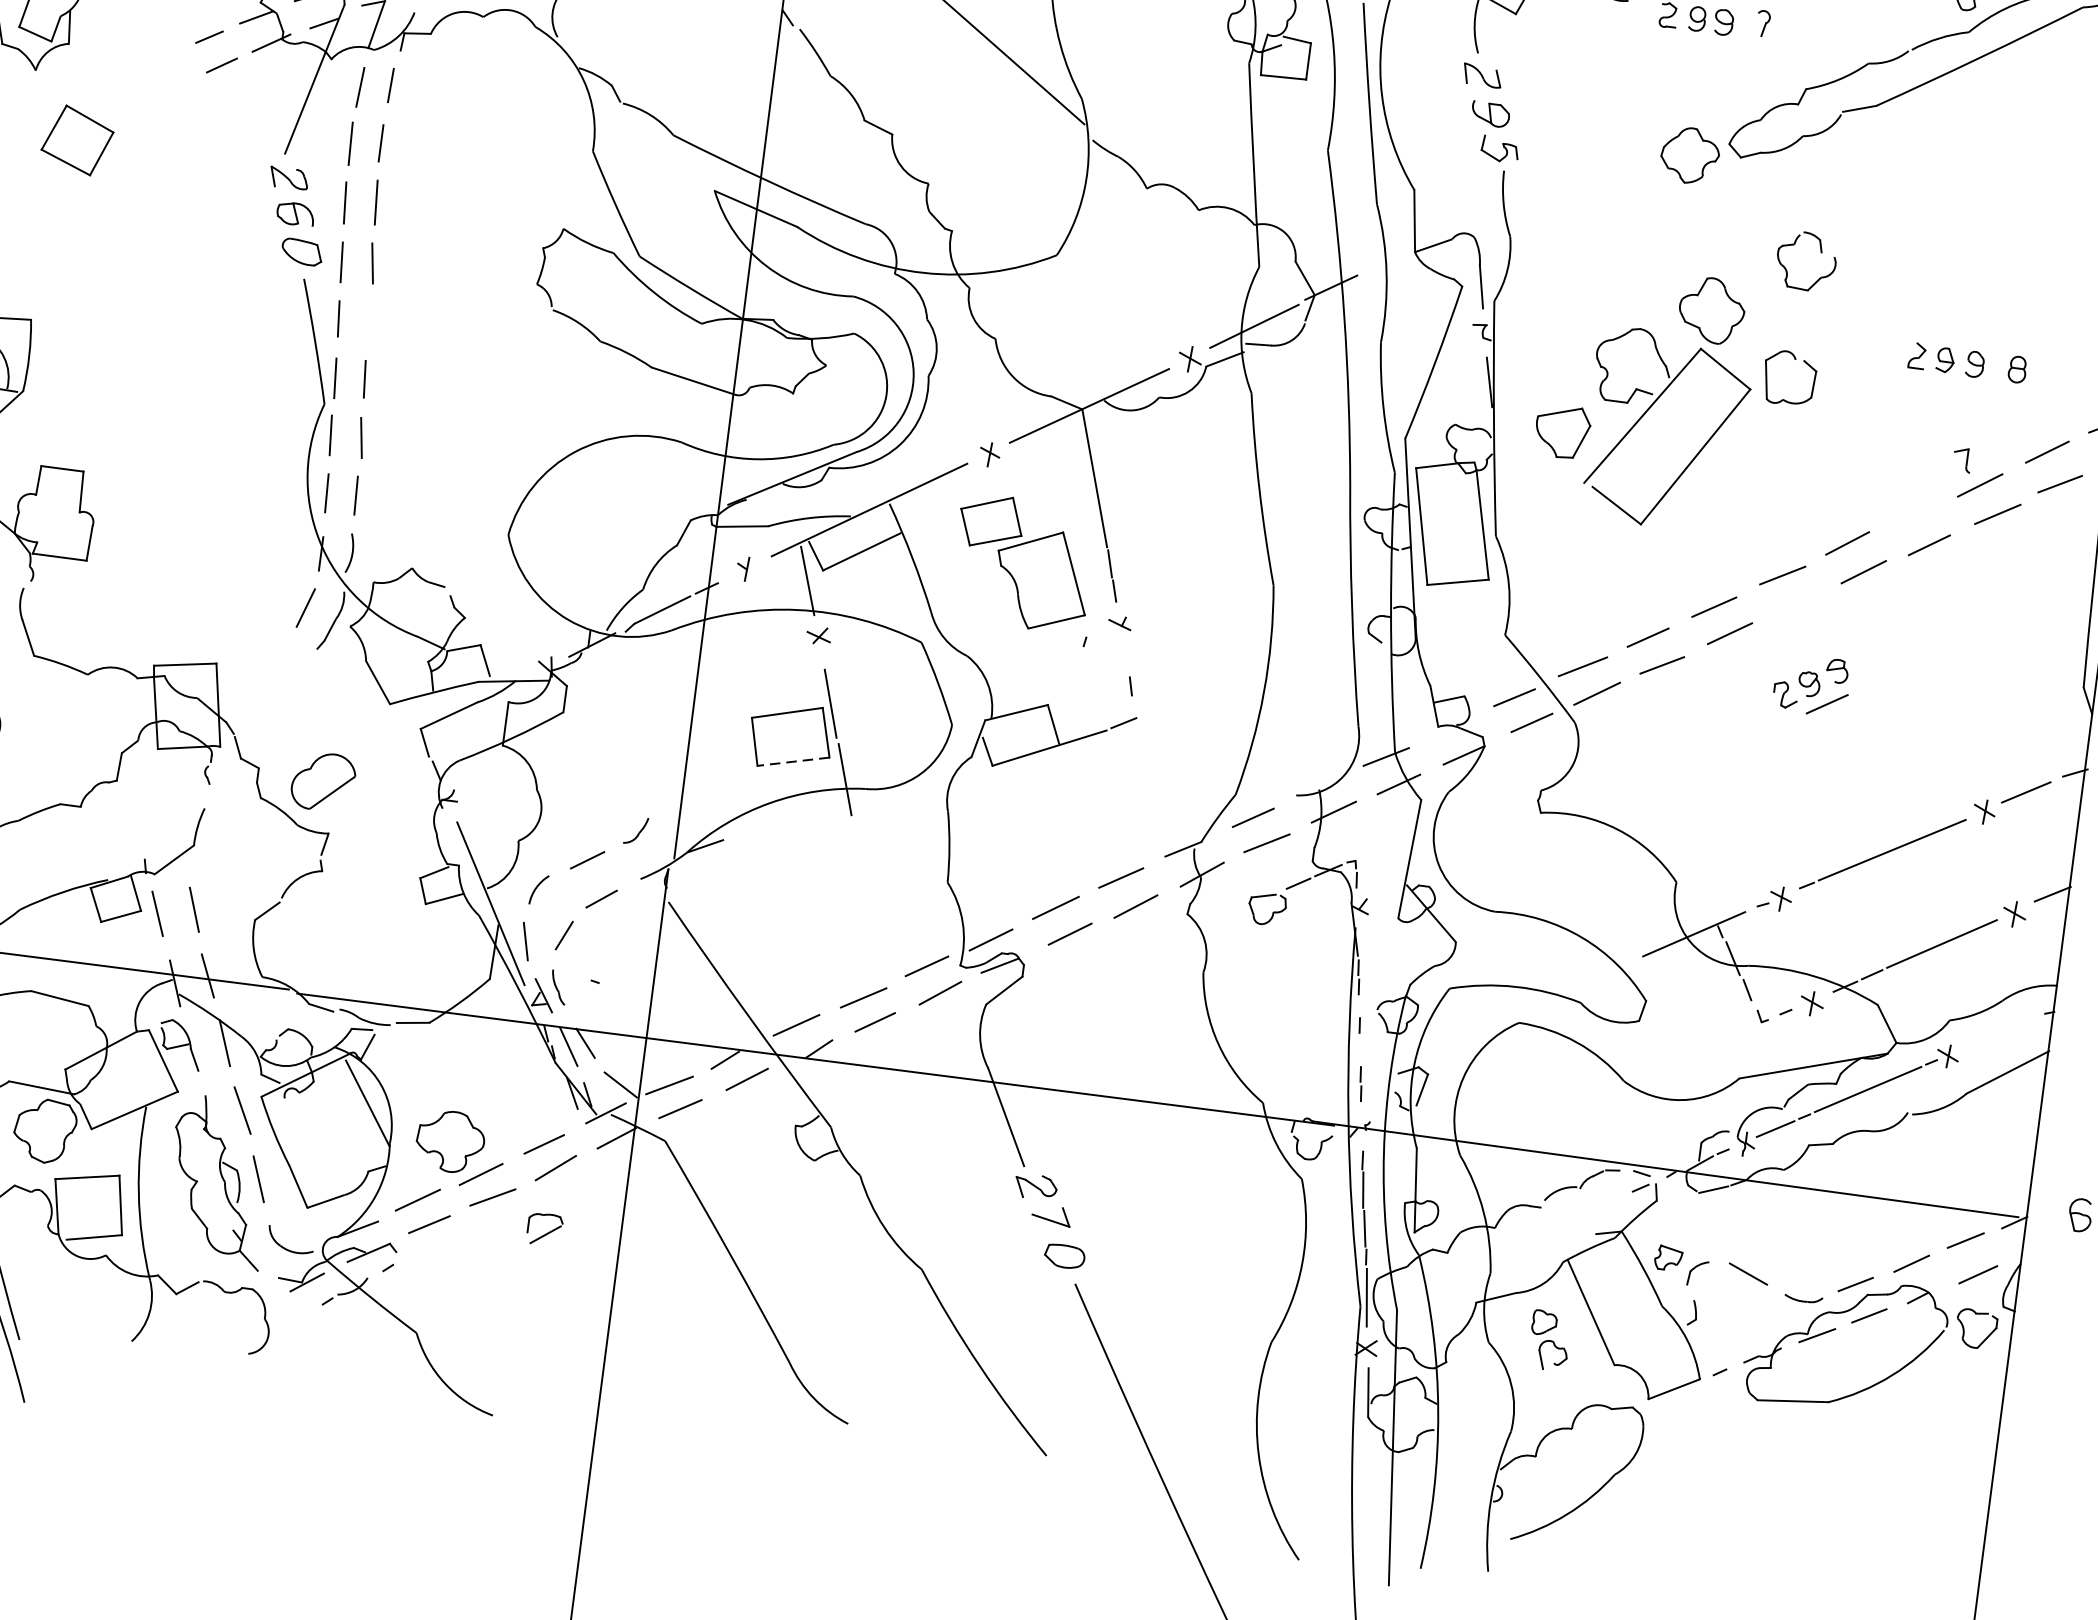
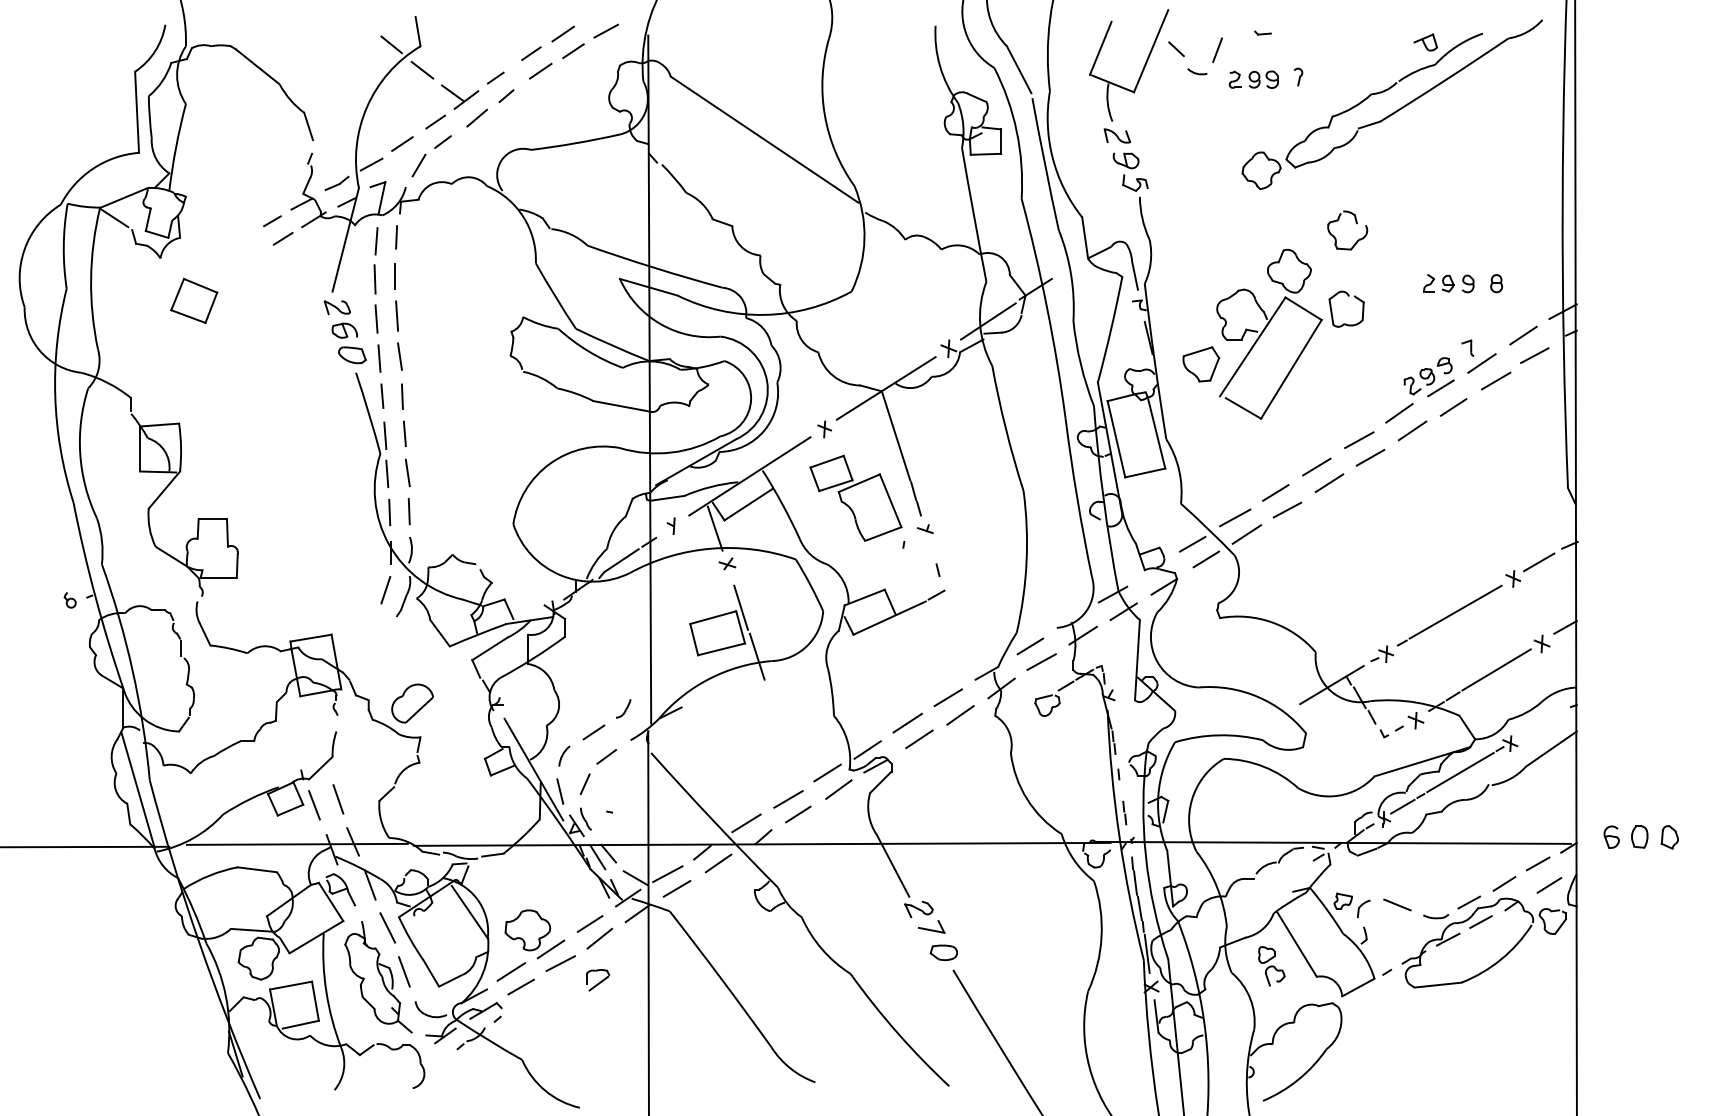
line: (367, 323) -> (401, 396), added
line: (1796, 603) -> (1370, 457), added
part: (1810, 685) -> (1428, 377), moved
line: (793, 761) -> (721, 649), dashed -> solid

